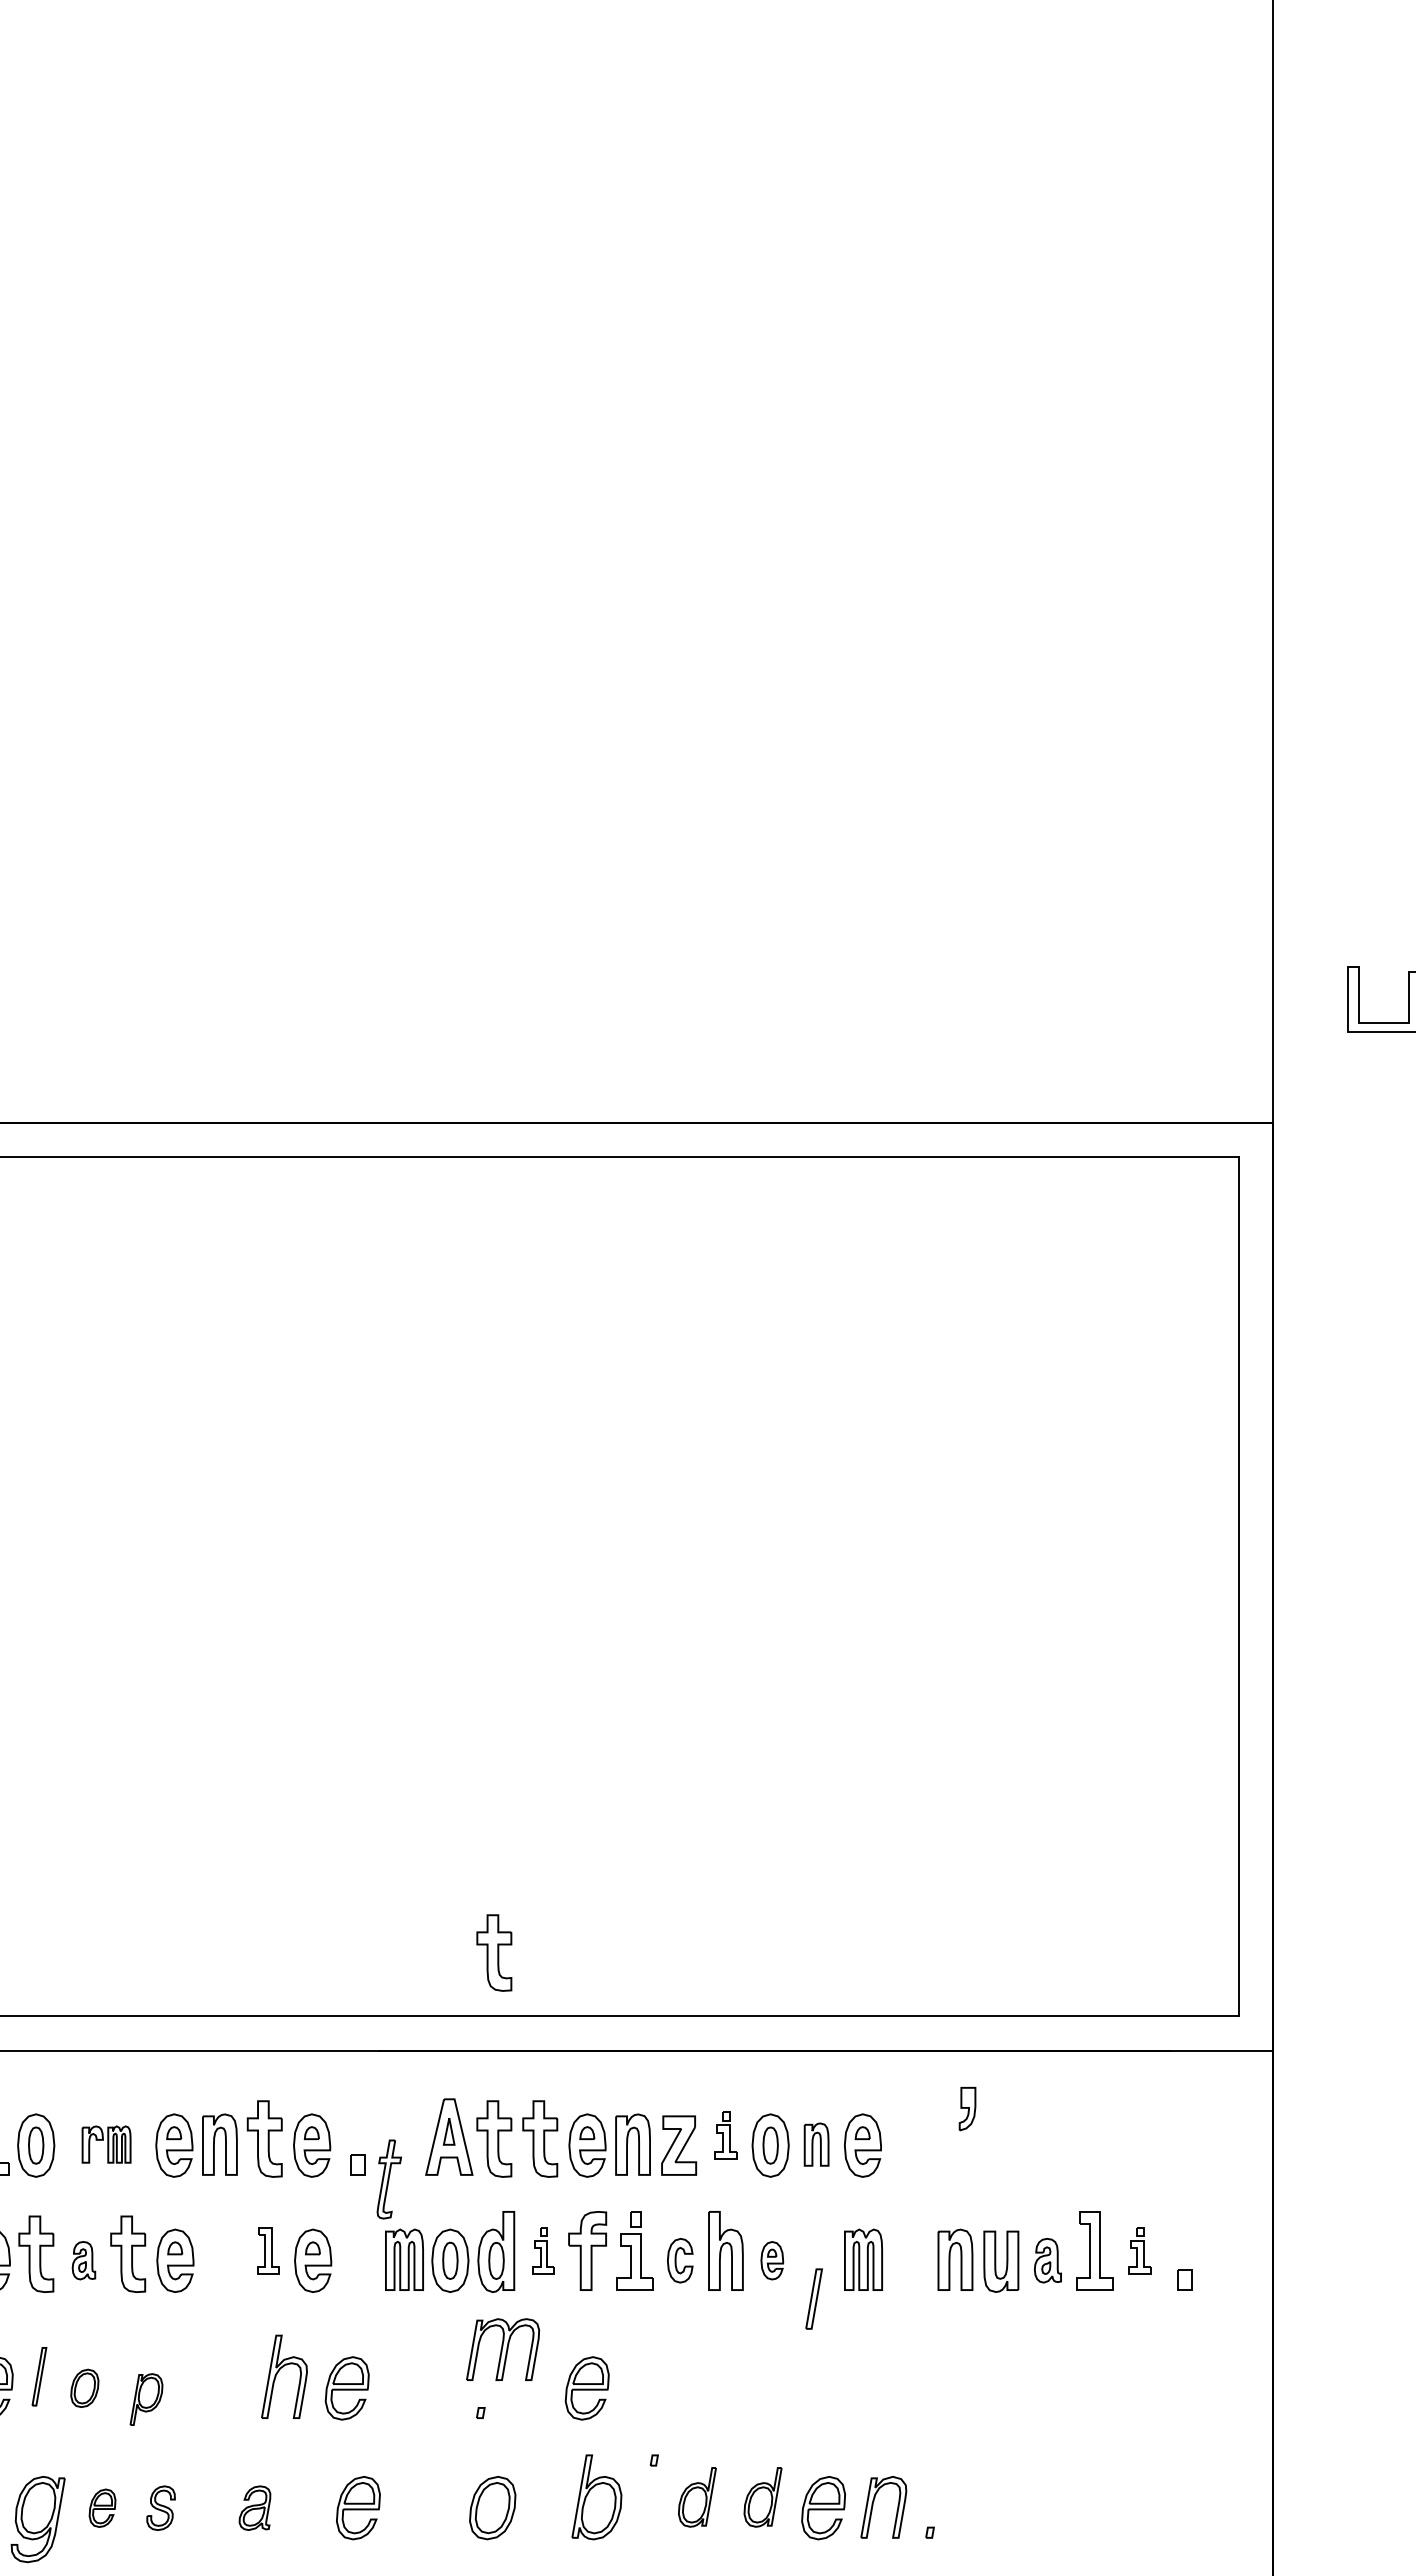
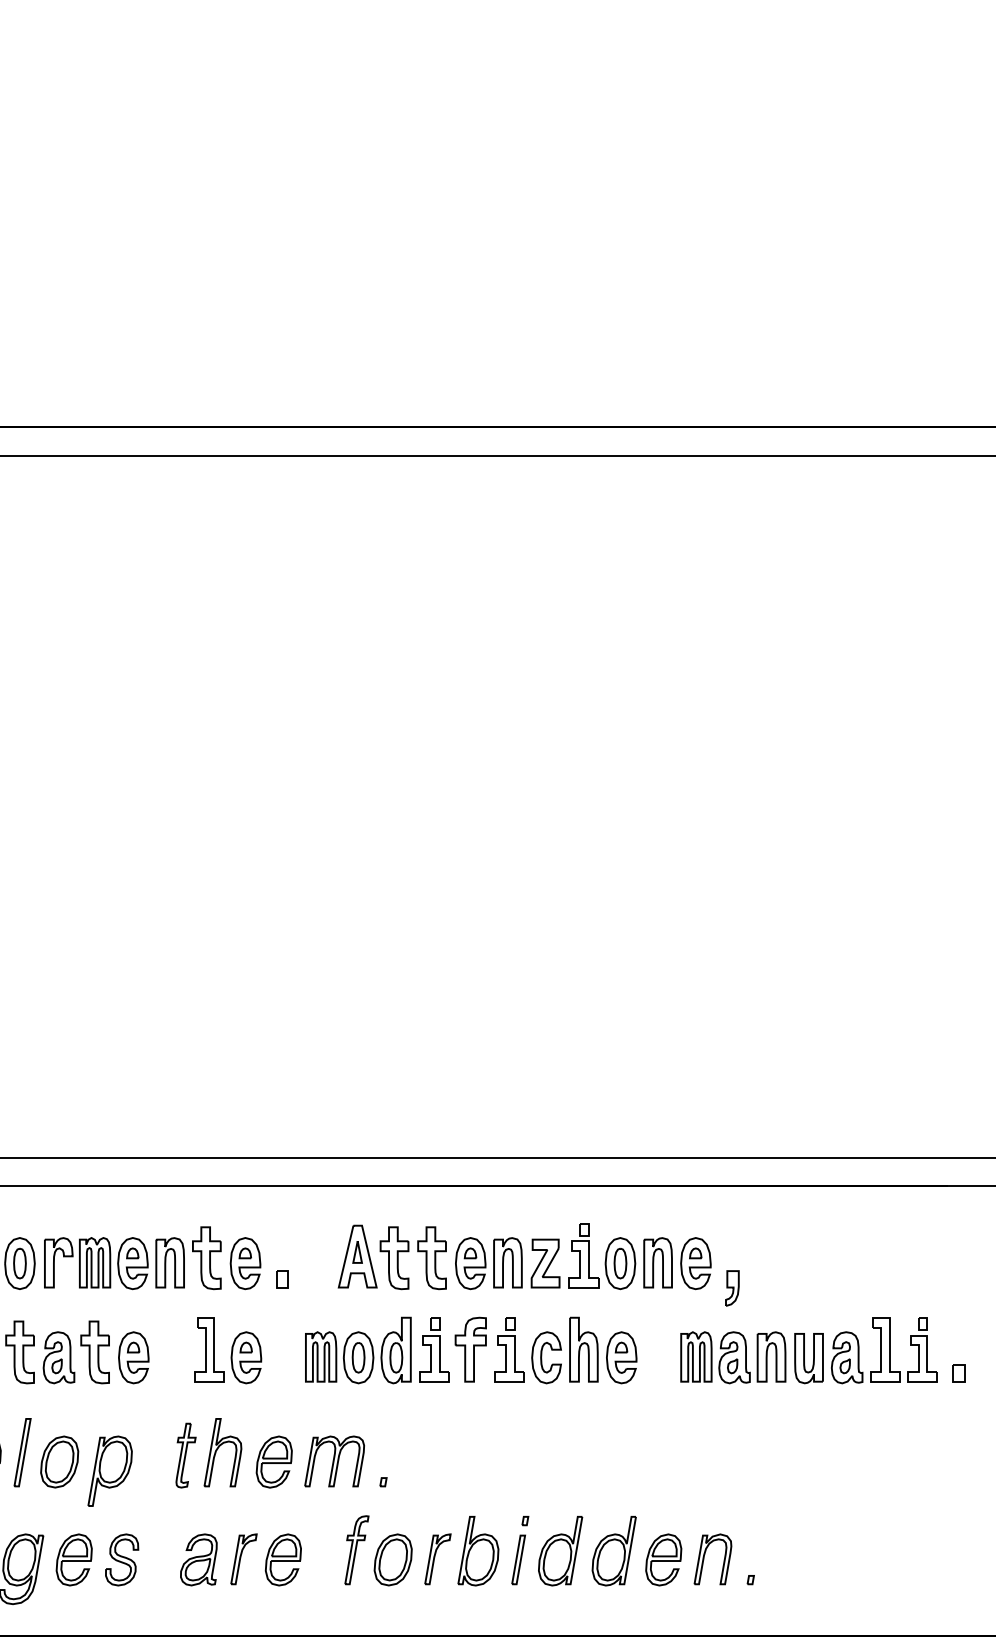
part: (494, 1952) -> (394, 1105), removed
part: (967, 2109) -> (732, 1288), moved
part: (725, 2135) -> (583, 1255), size x1.67
part: (106, 2144) -> (77, 1262), size x1.67
part: (816, 2144) -> (657, 1262), size x1.43
part: (388, 2179) -> (185, 1455), moved
part: (268, 2250) -> (209, 1349), size x1.67
part: (543, 2250) -> (434, 1349), size x1.67
part: (1139, 2250) -> (922, 1349), size x1.67
part: (83, 2260) -> (58, 1357), size x1.67
part: (679, 2260) -> (545, 1357), size x1.43
part: (772, 2260) -> (621, 1357), size x1.67
part: (909, 2260) -> (733, 1357), added
part: (1047, 2260) -> (846, 1357), size x1.43
part: (813, 2298) -> (518, 1559), moved
part: (503, 2349) -> (334, 1461), moved
part: (39, 2376) -> (22, 1452), size x1.43
part: (84, 2388) -> (59, 1462), size x1.67
part: (586, 2388) -> (469, 1462), removed
part: (146, 2399) -> (110, 1471), size x1.67
part: (448, 2495) -> (357, 1549), added
part: (697, 2497) -> (560, 1551), size x1.43
part: (762, 2497) -> (613, 1551), size x1.43
part: (309, 2506) -> (243, 1558), added
part: (547, 2506) -> (438, 1558), added
part: (102, 2508) -> (74, 1560), size x1.67
part: (160, 2508) -> (121, 1560), size x1.43
part: (254, 2508) -> (198, 1560), size x1.43

